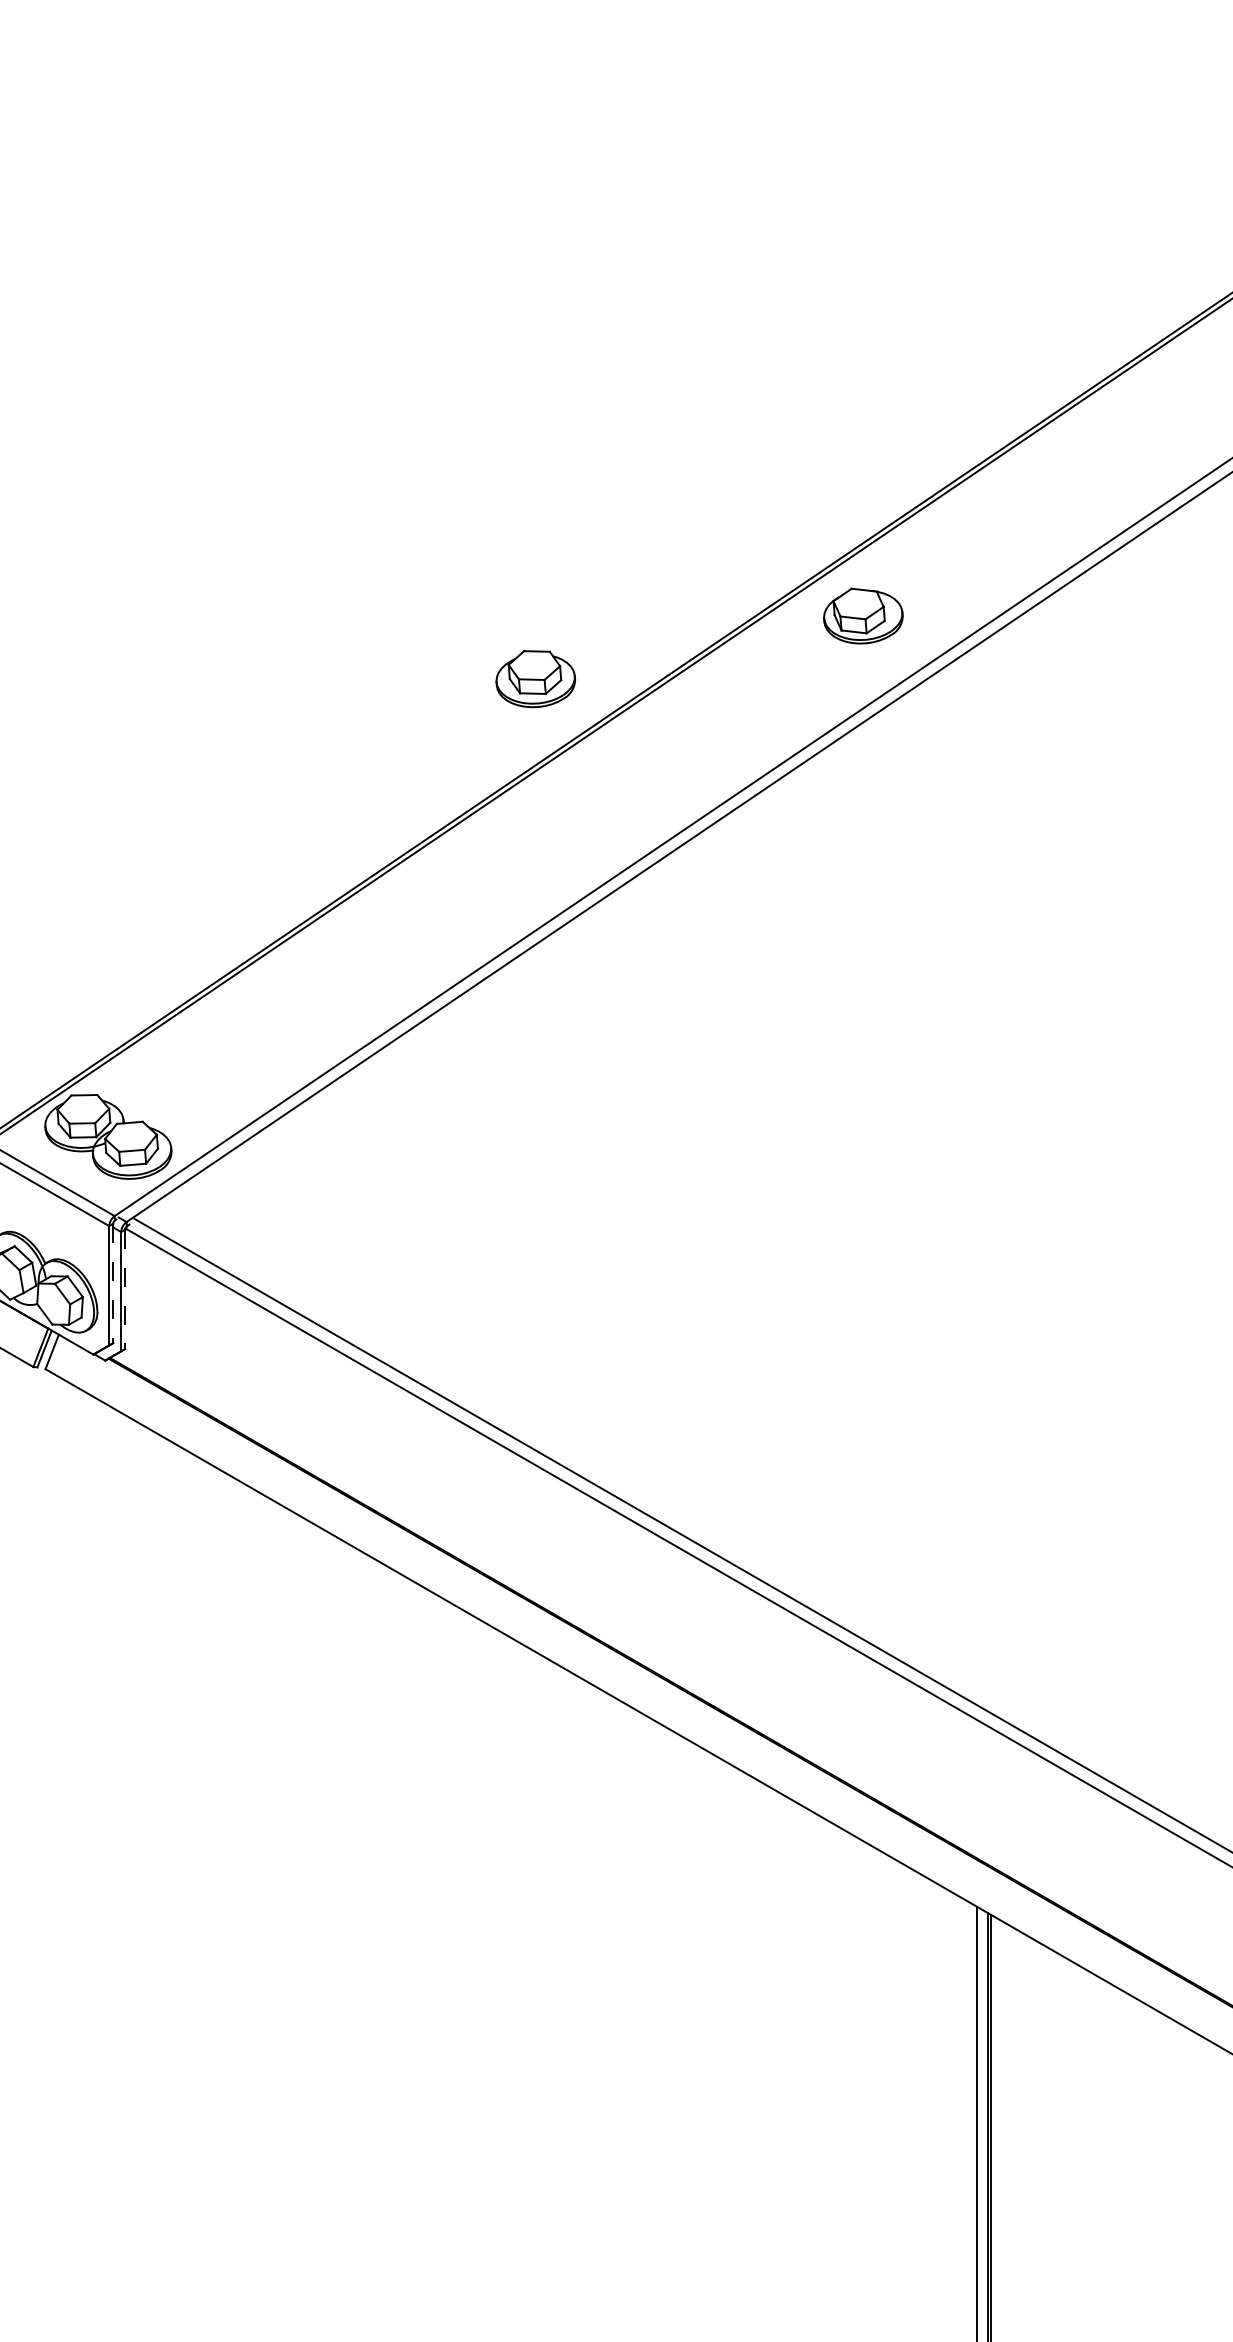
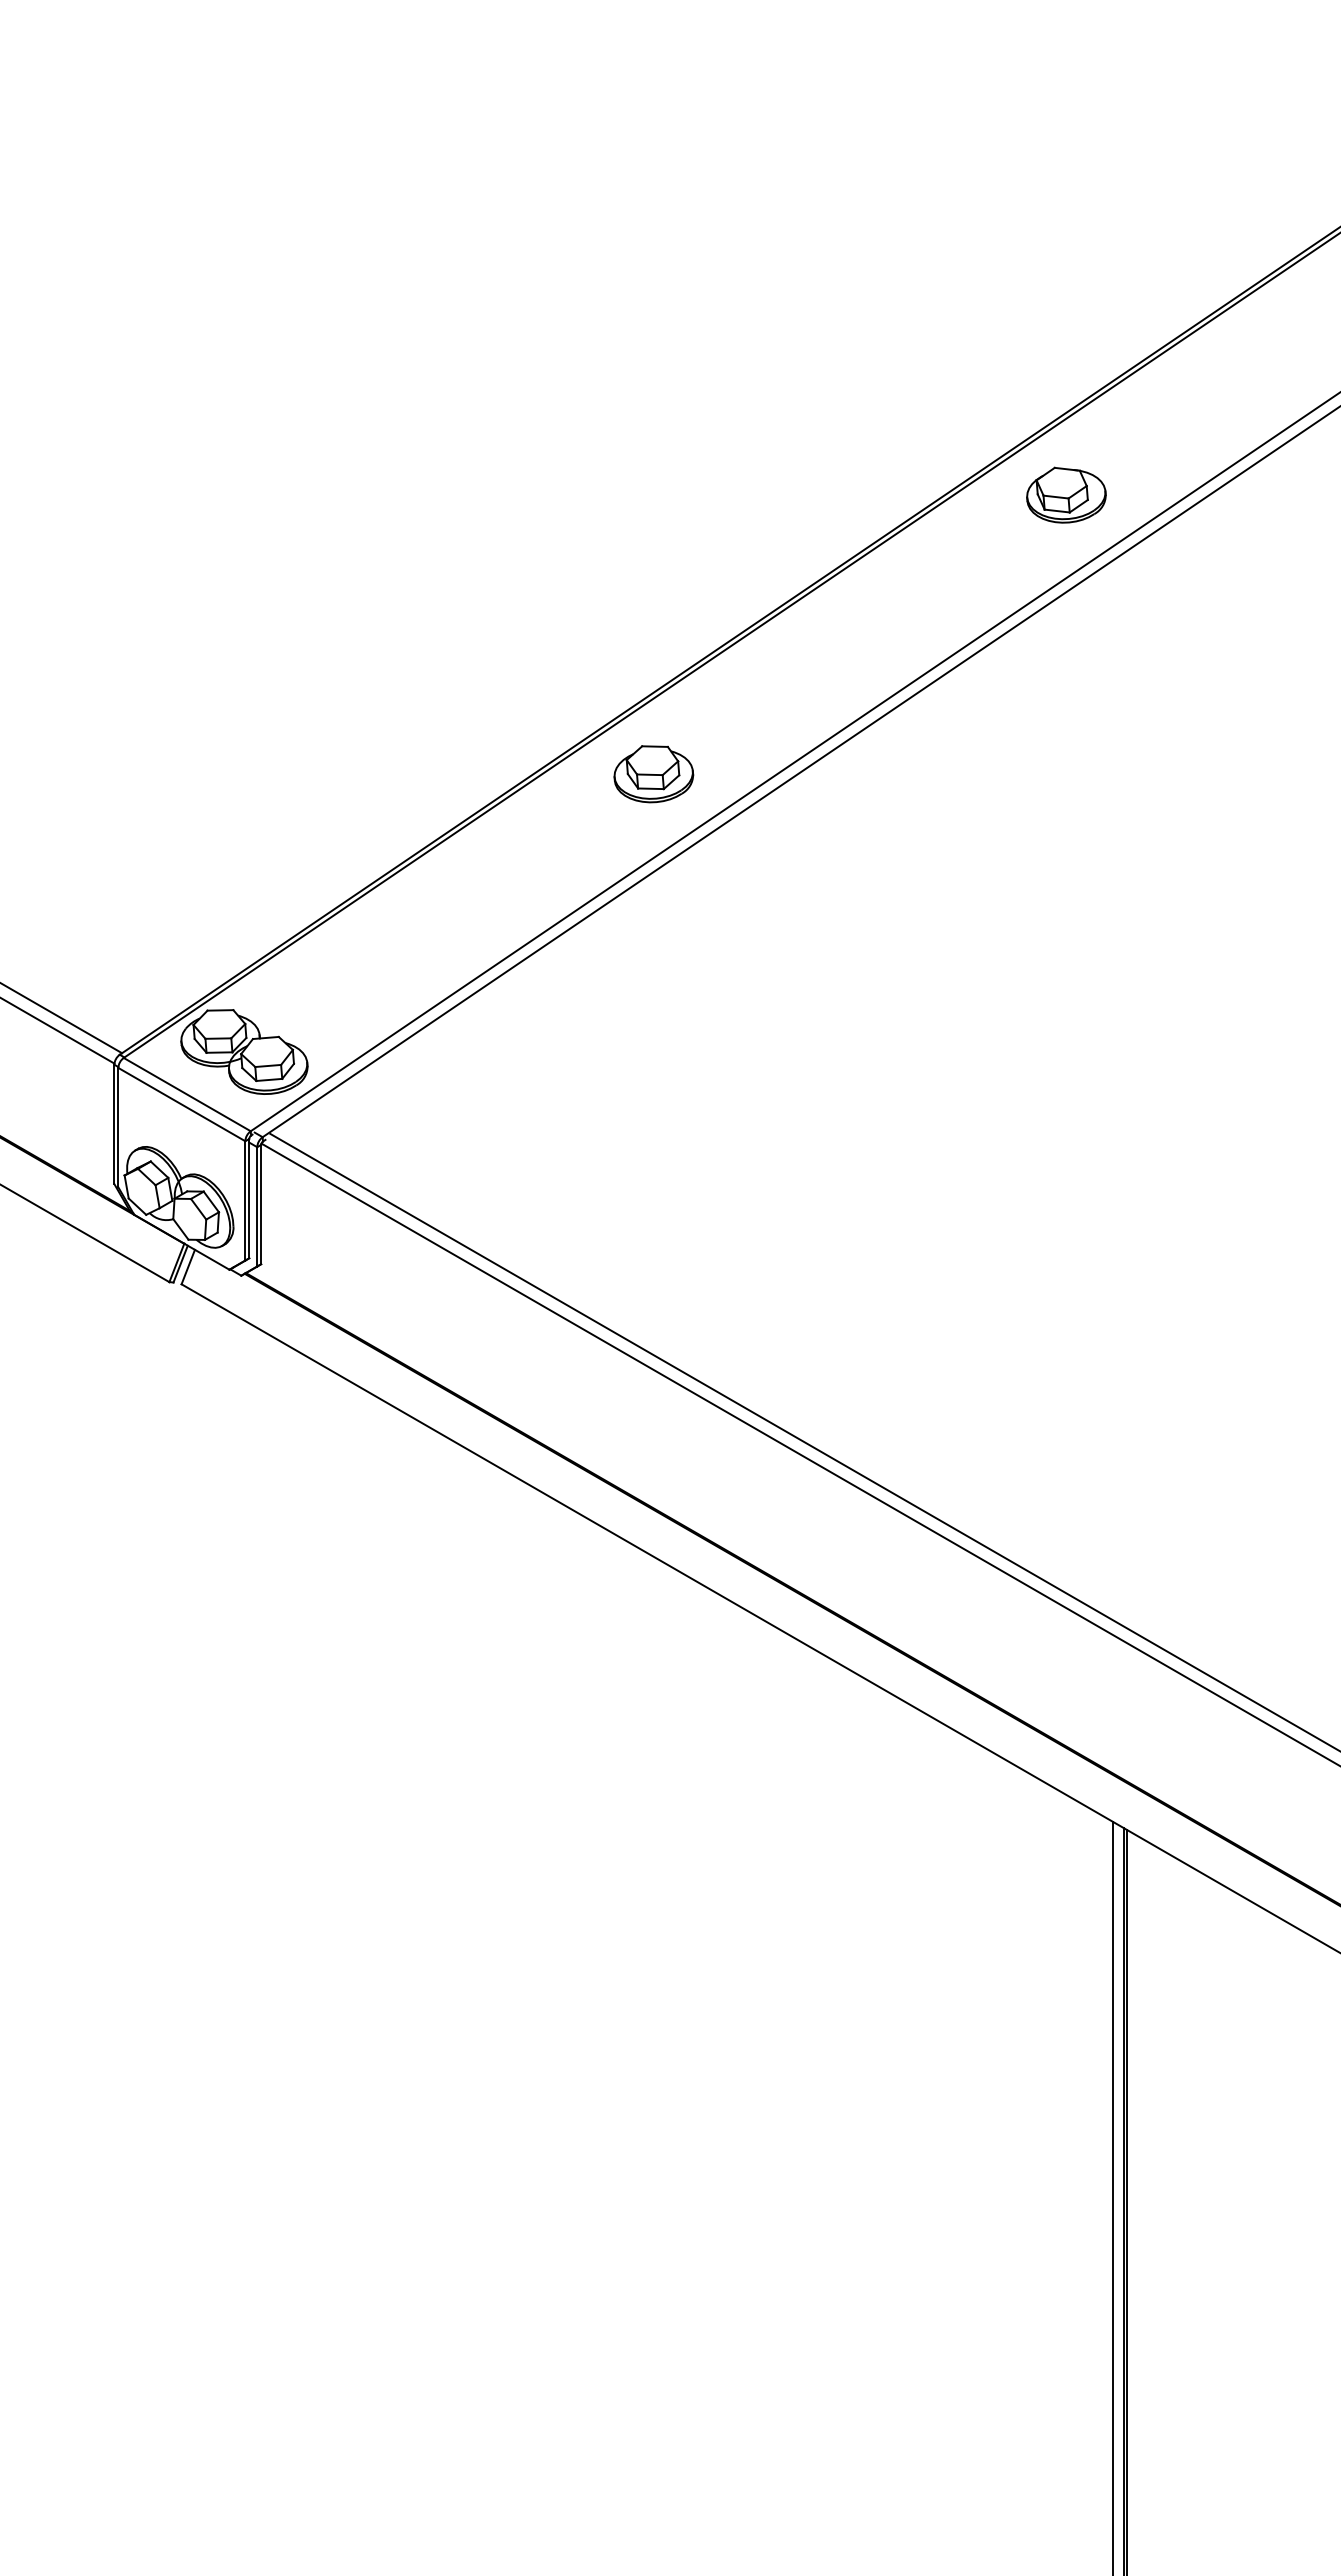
part: (863, 615) -> (1066, 494), moved
part: (535, 679) -> (653, 774), moved
line: (113, 1283) -> (249, 1198), dashed -> solid
line: (125, 1289) -> (261, 1204), dashed -> solid

